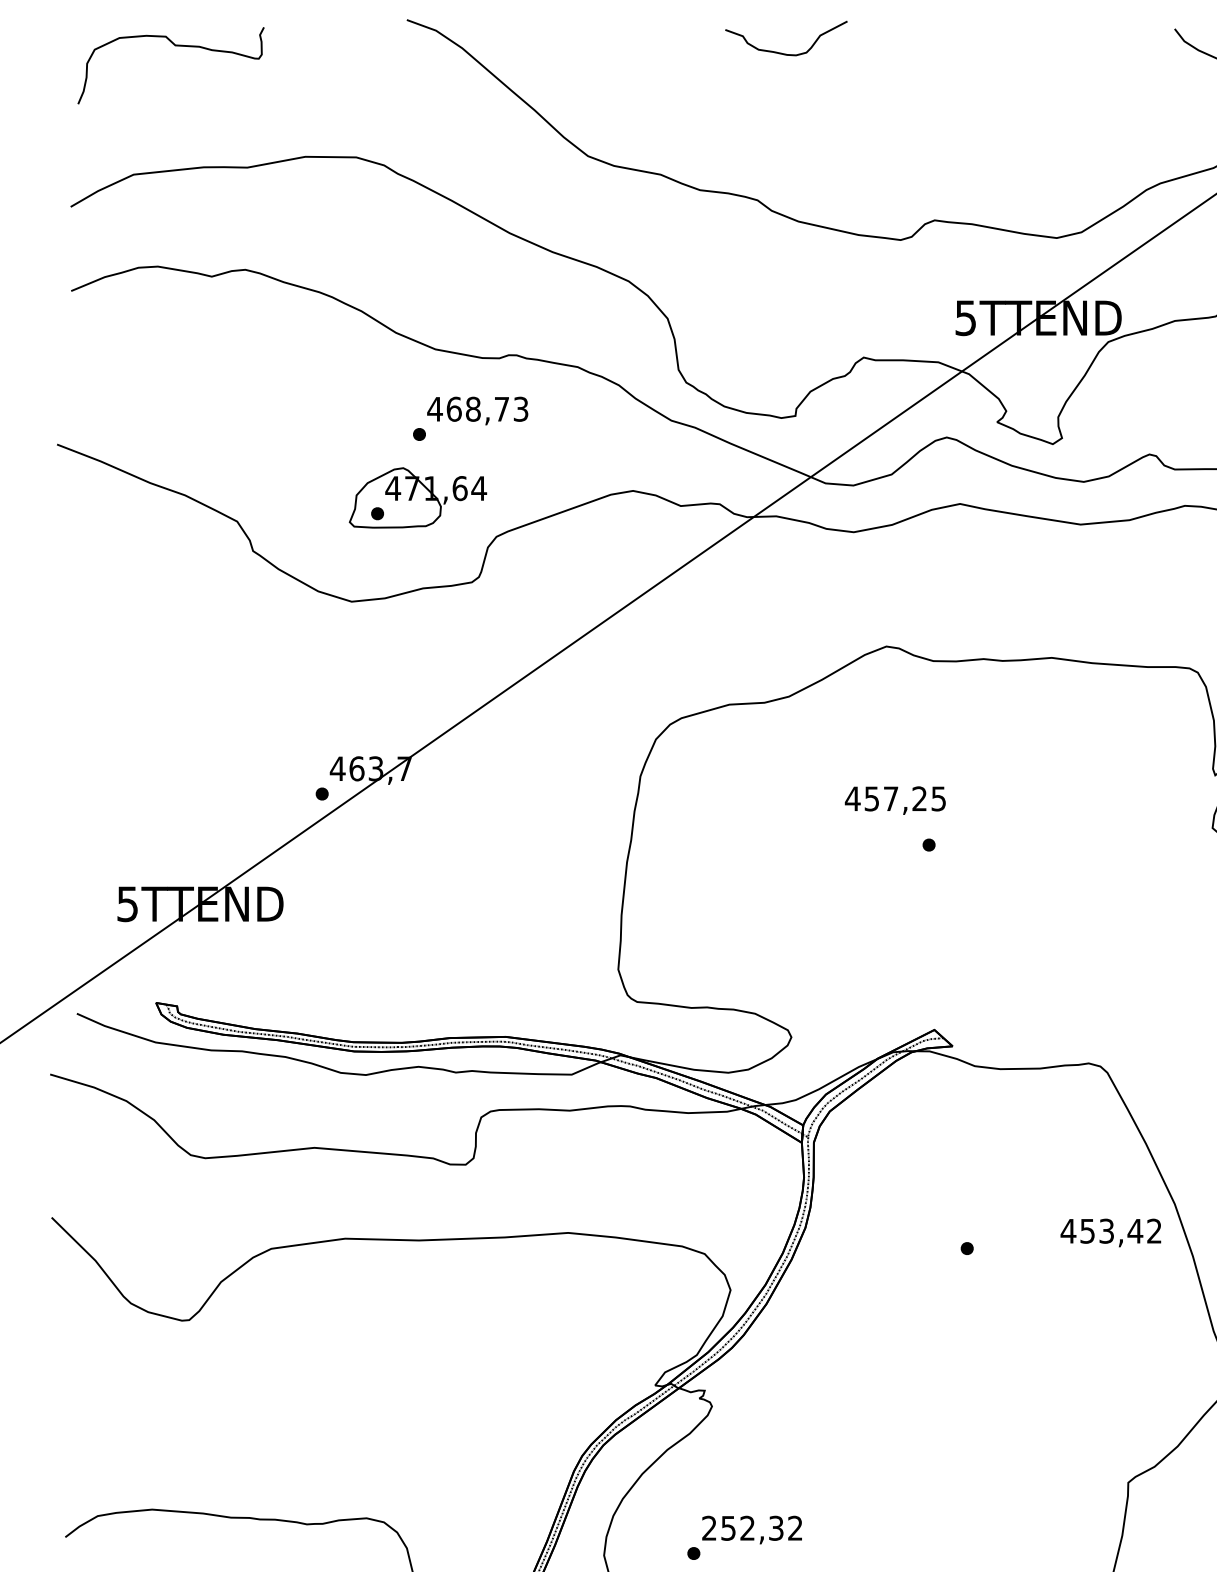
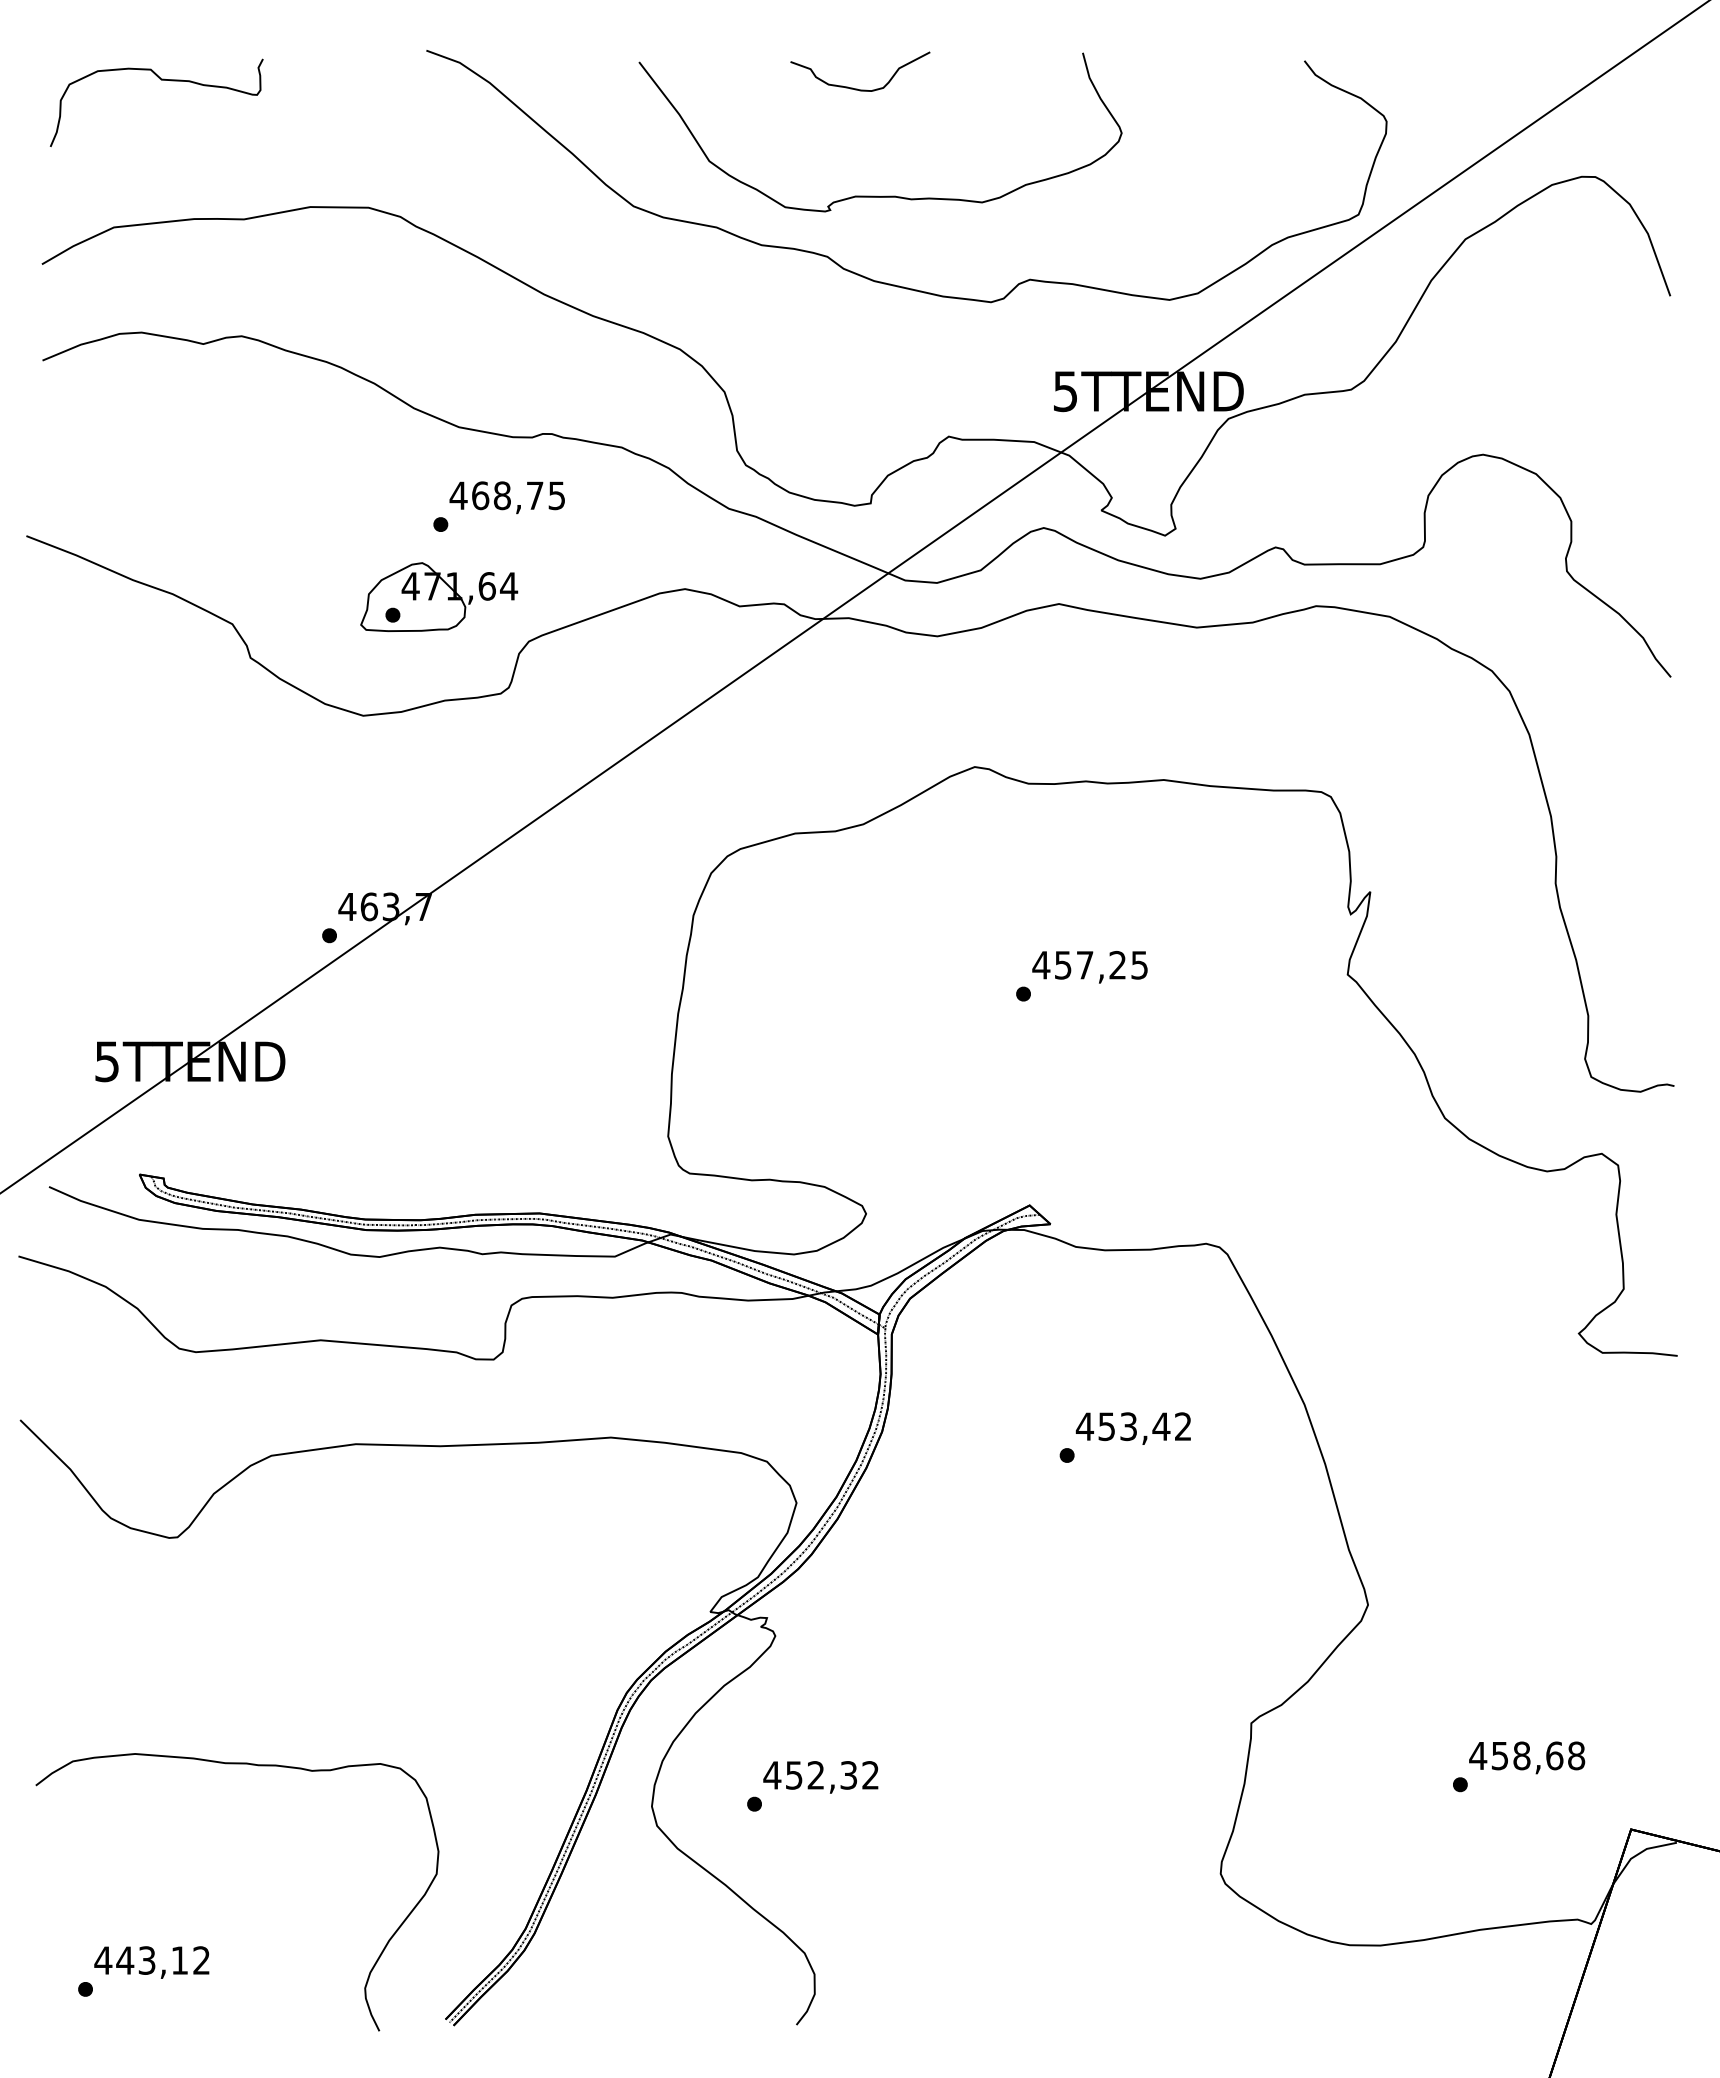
curve: (801, 146) -> (877, 195), added
text: (521, 409) -> (557, 495), 468,73 -> 468,75
text: (894, 800) -> (1089, 967), moved
text: (1110, 1232) -> (1132, 1428), moved
text: (709, 1528) -> (772, 1775), 252,32 -> 452,32

